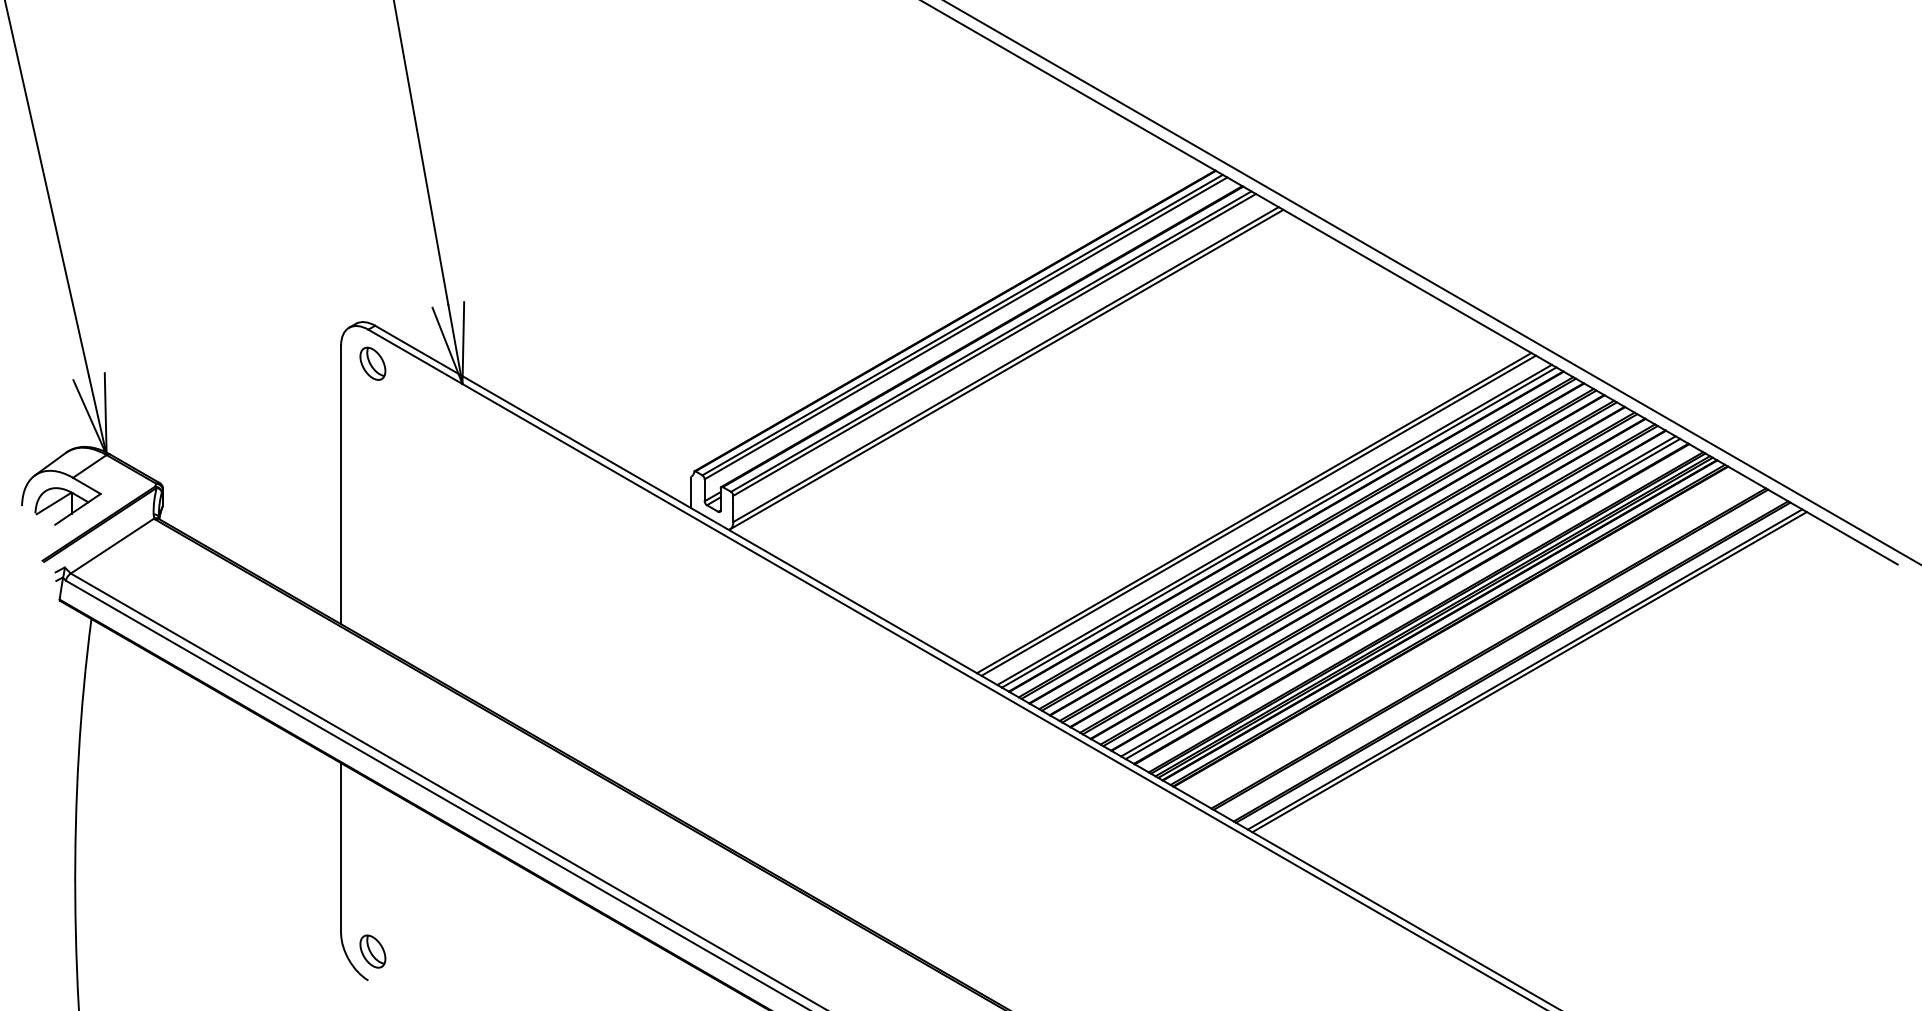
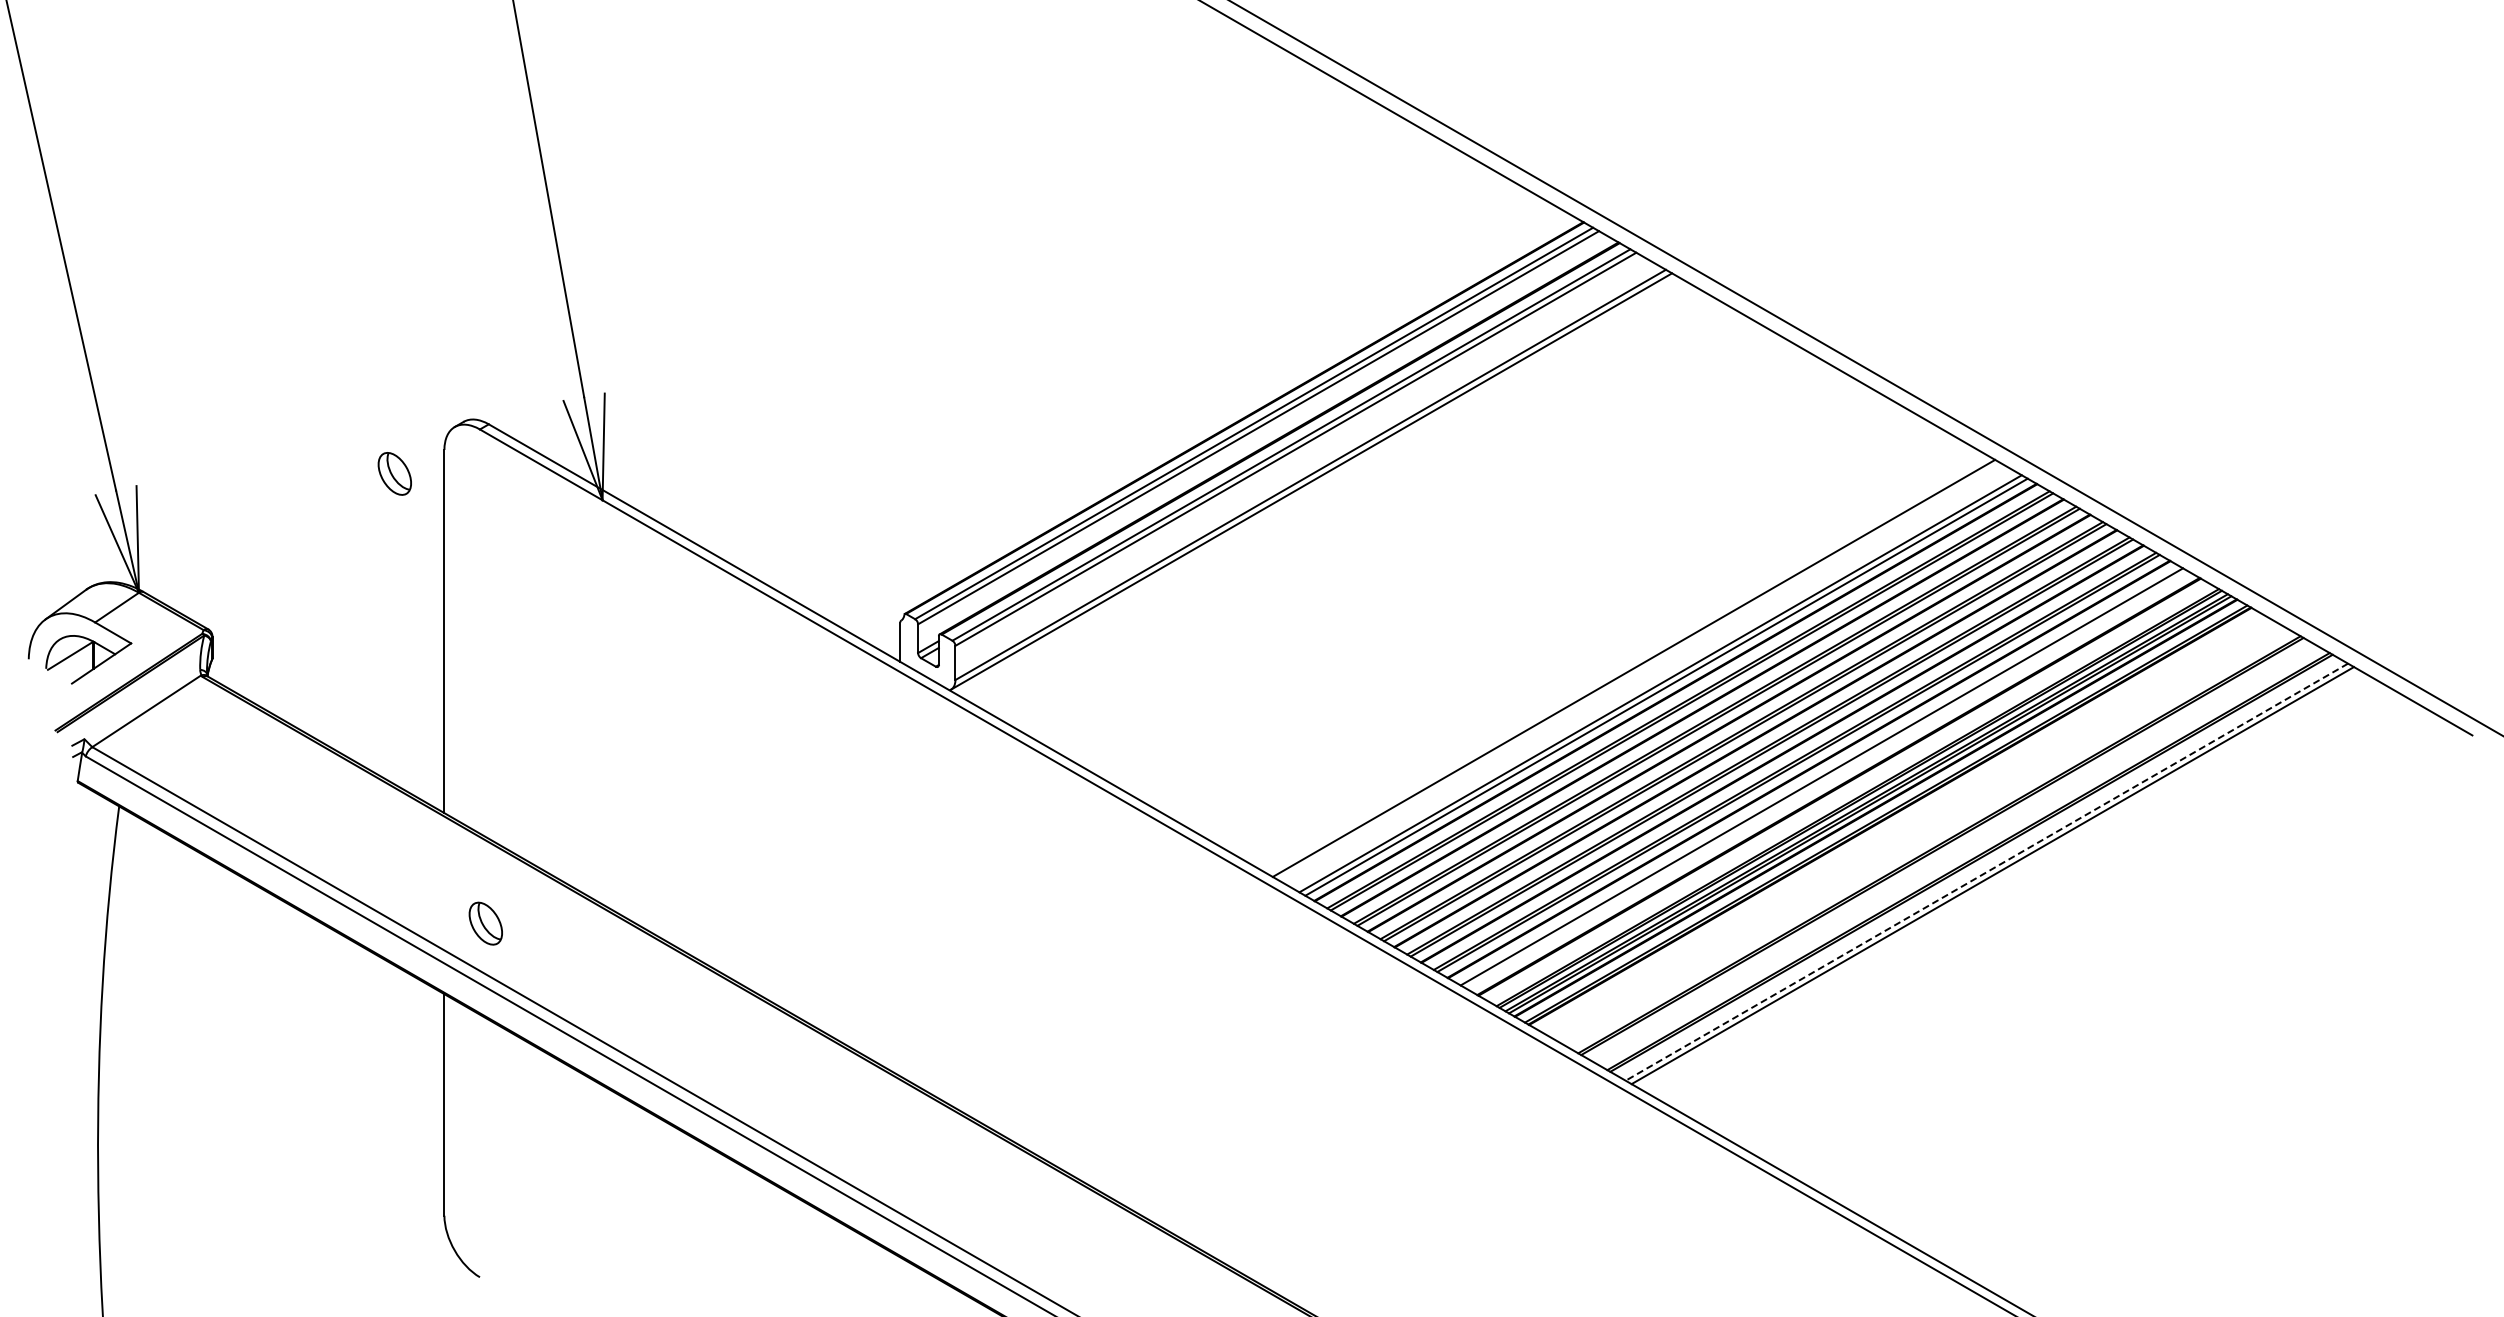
part: (372, 363) -> (394, 473), moved
line: (1258, 515) -> (1639, 671), removed
line: (1402, 598) -> (1827, 779), removed
line: (1524, 669) -> (1986, 872), solid -> dashed
part: (372, 951) -> (485, 923), moved

